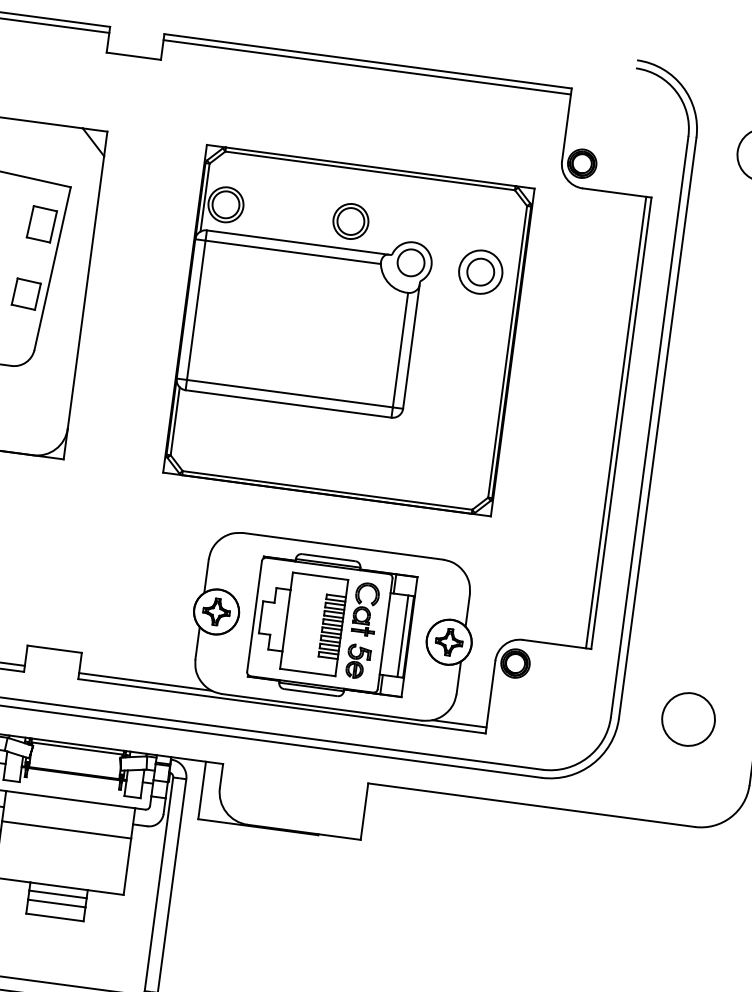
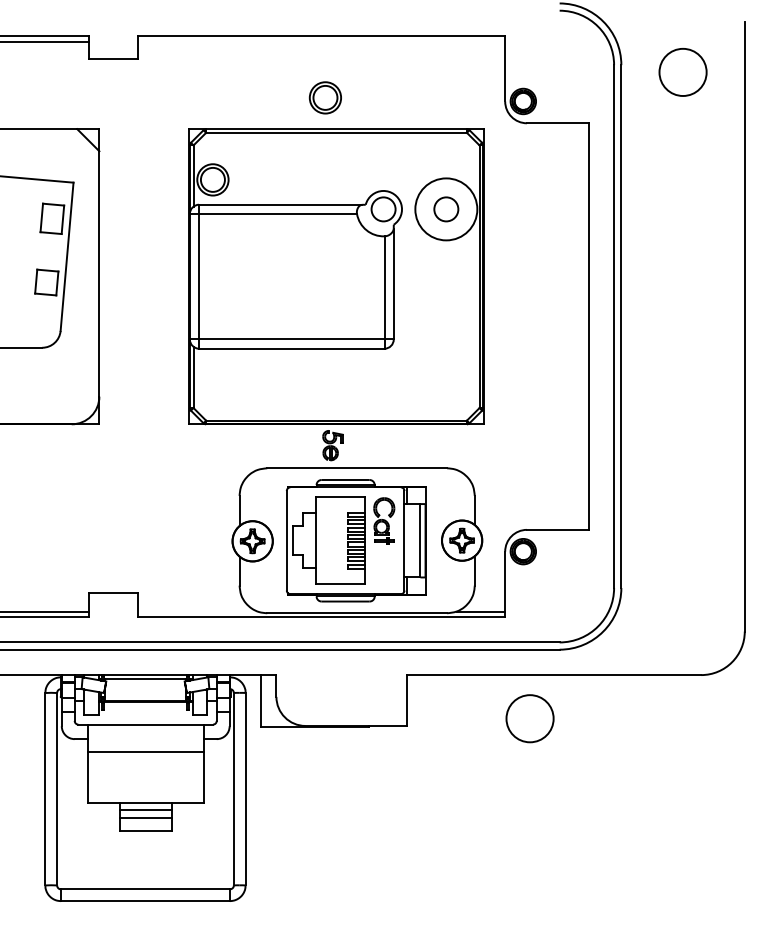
line: (367, 67) -> (321, 41), removed
part: (349, 220) -> (324, 97), moved
circle: (479, 272) -> (445, 209), size x1.6
line: (615, 422) -> (583, 326), removed
part: (357, 661) -> (332, 445), moved
line: (146, 681) -> (198, 611), removed
circle: (687, 719) -> (529, 718), moved

